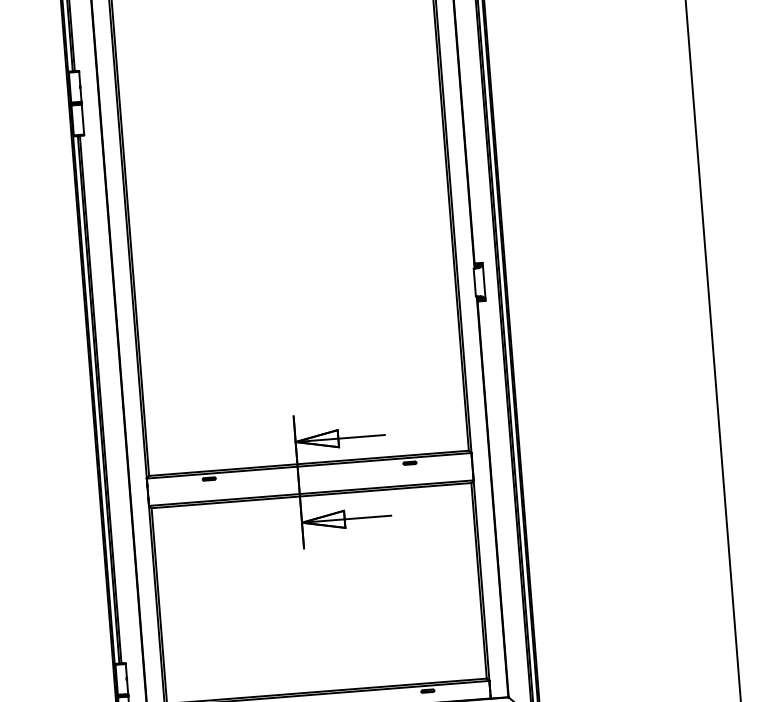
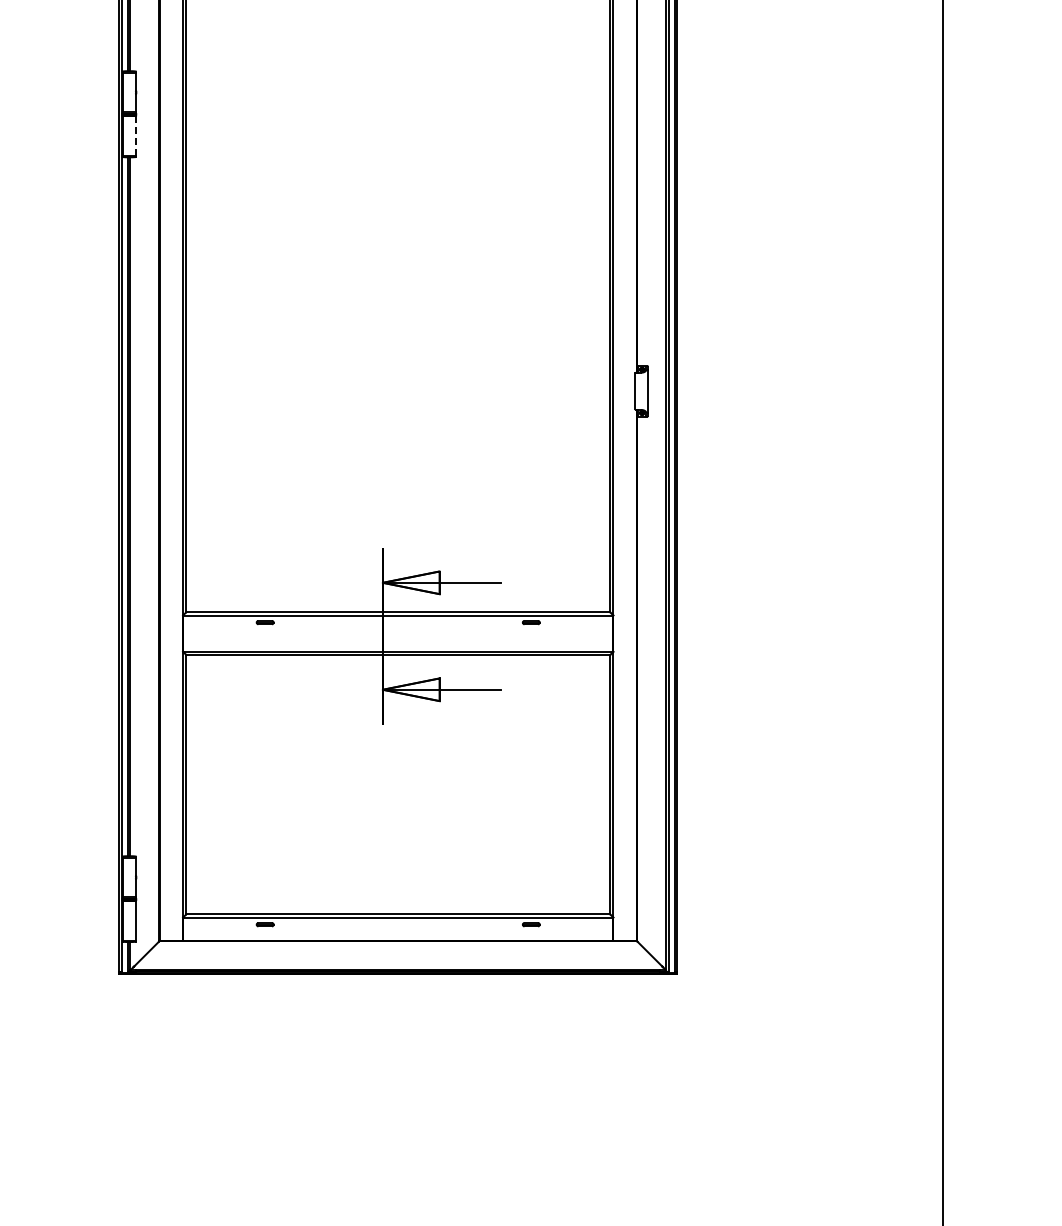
line: (83, 119) -> (136, 136), solid -> dashed

